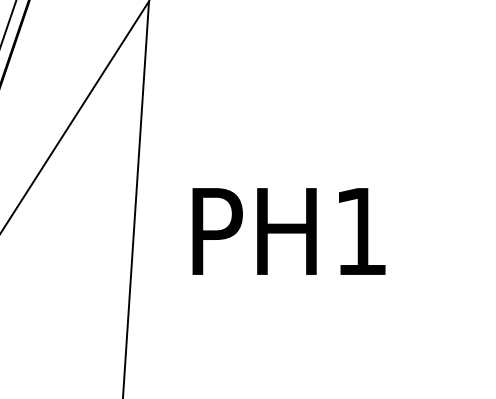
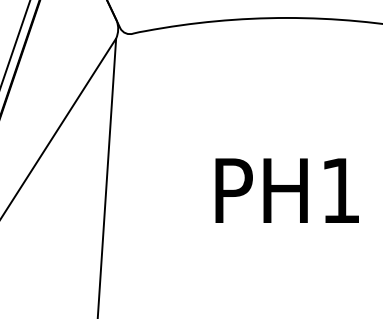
text: (288, 231) -> (286, 190), moved

